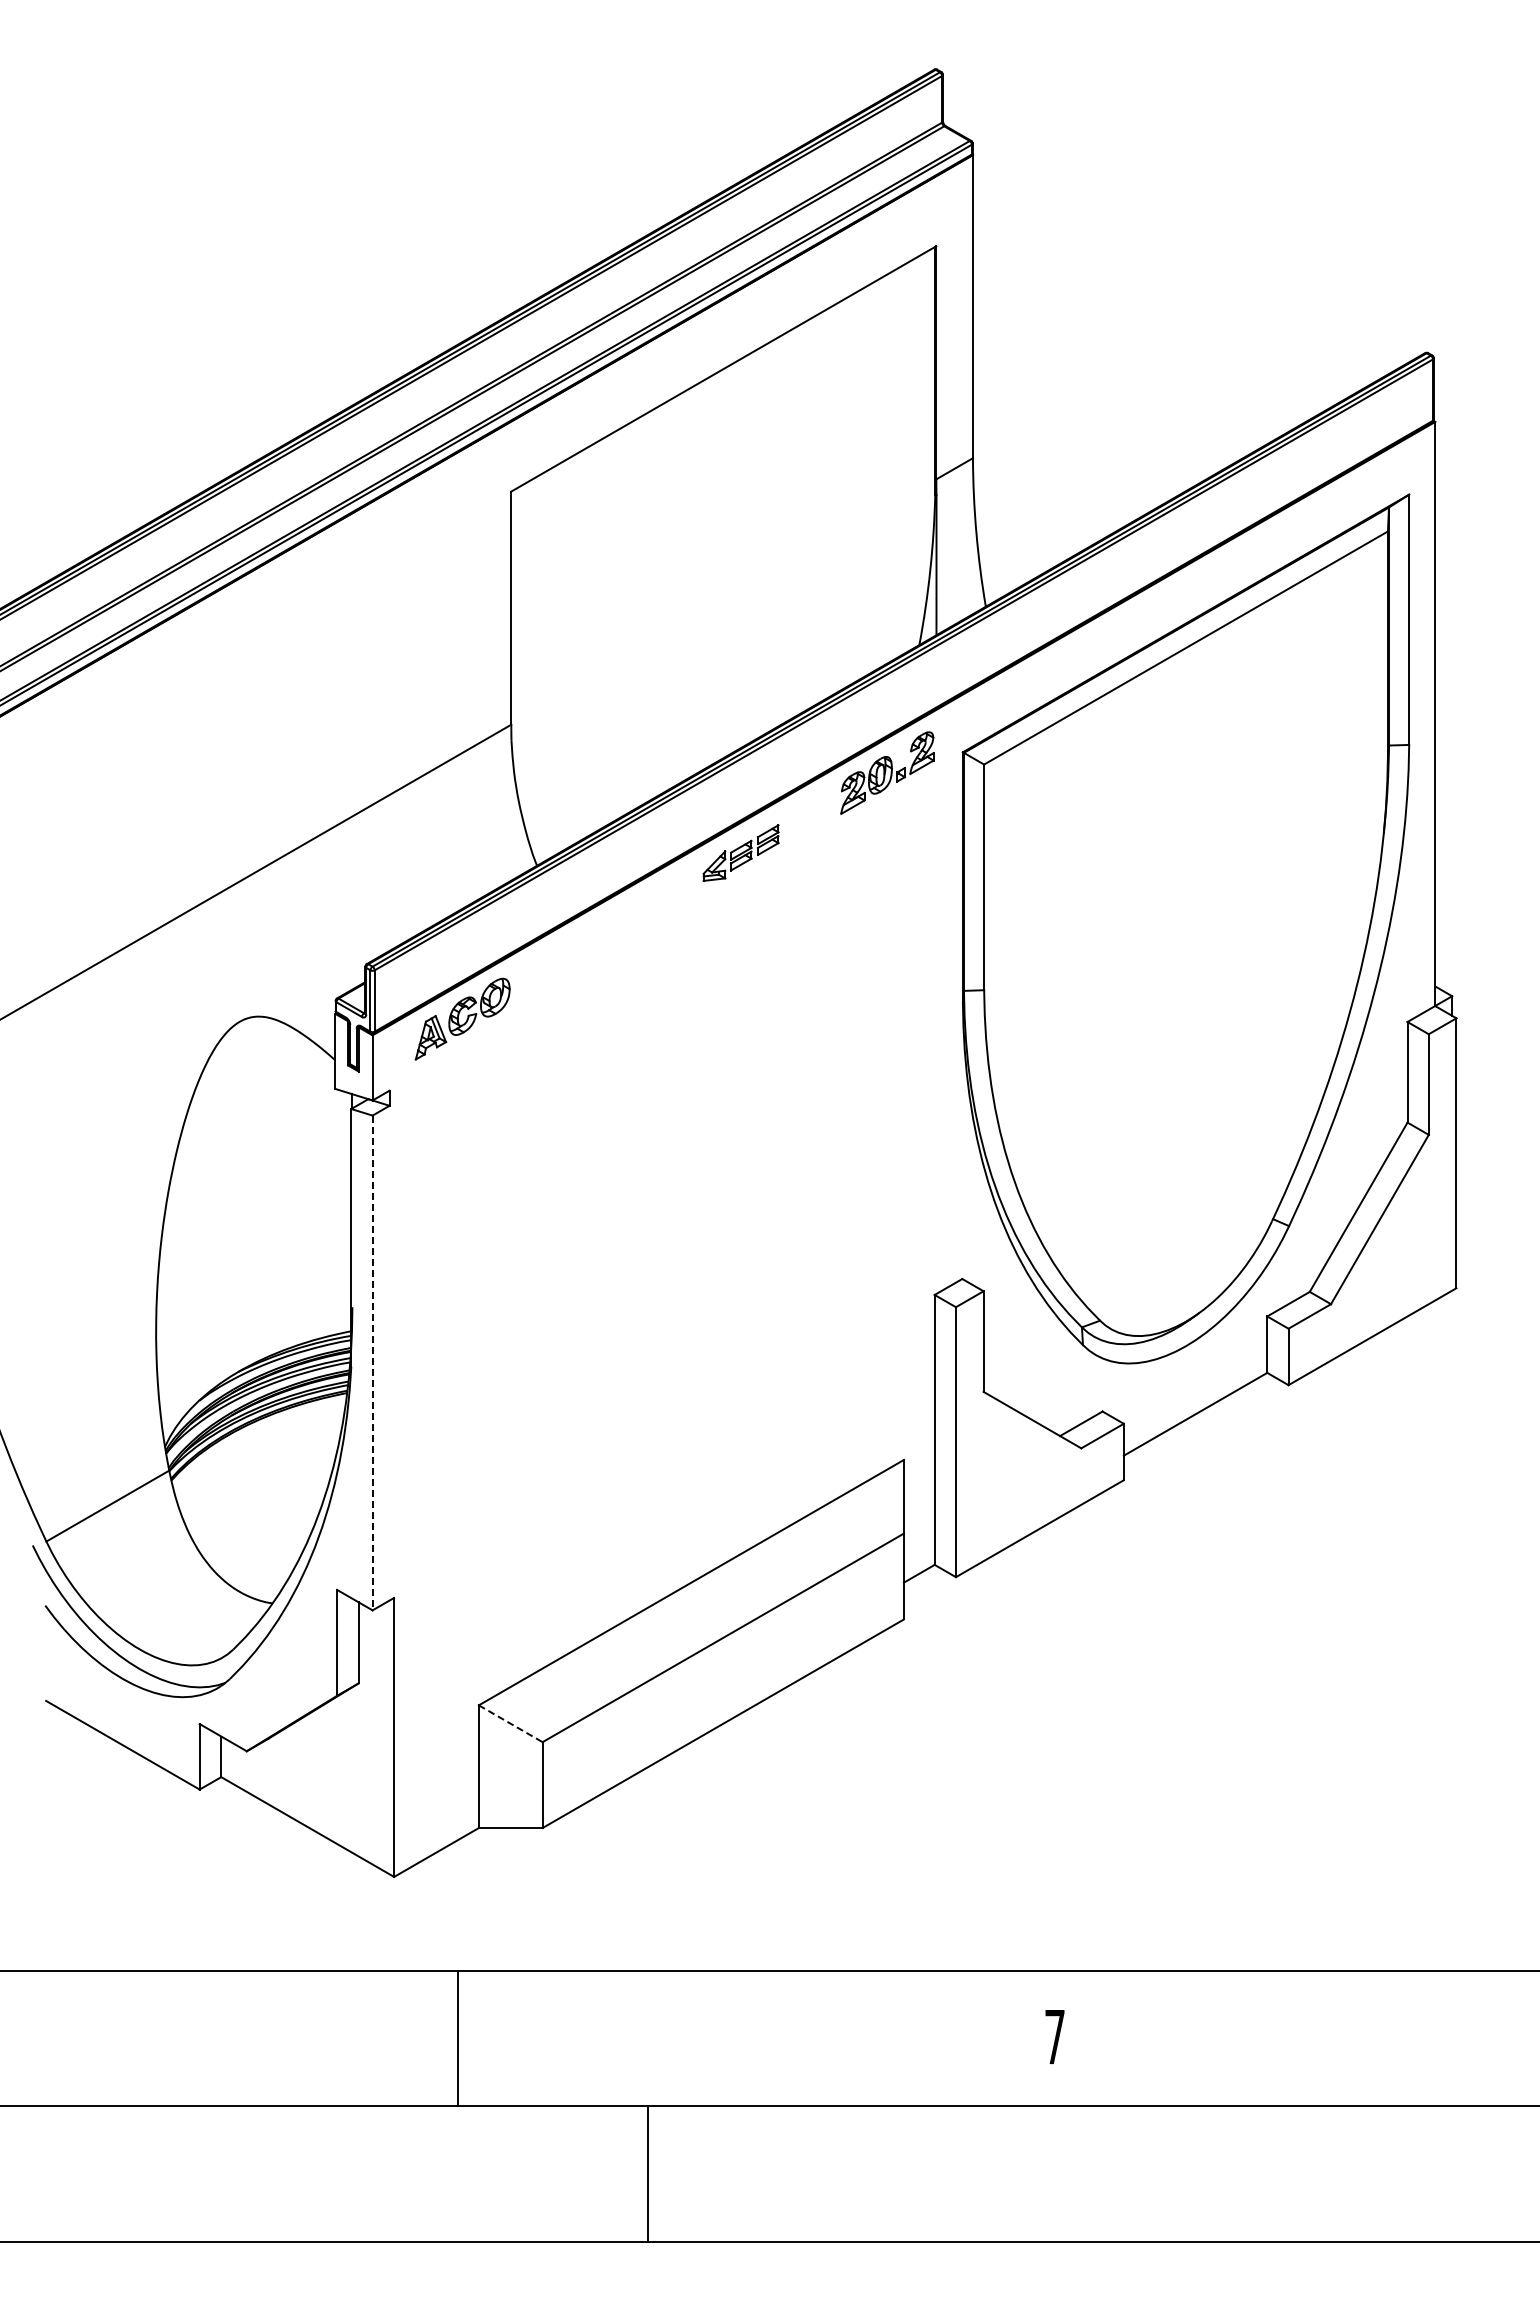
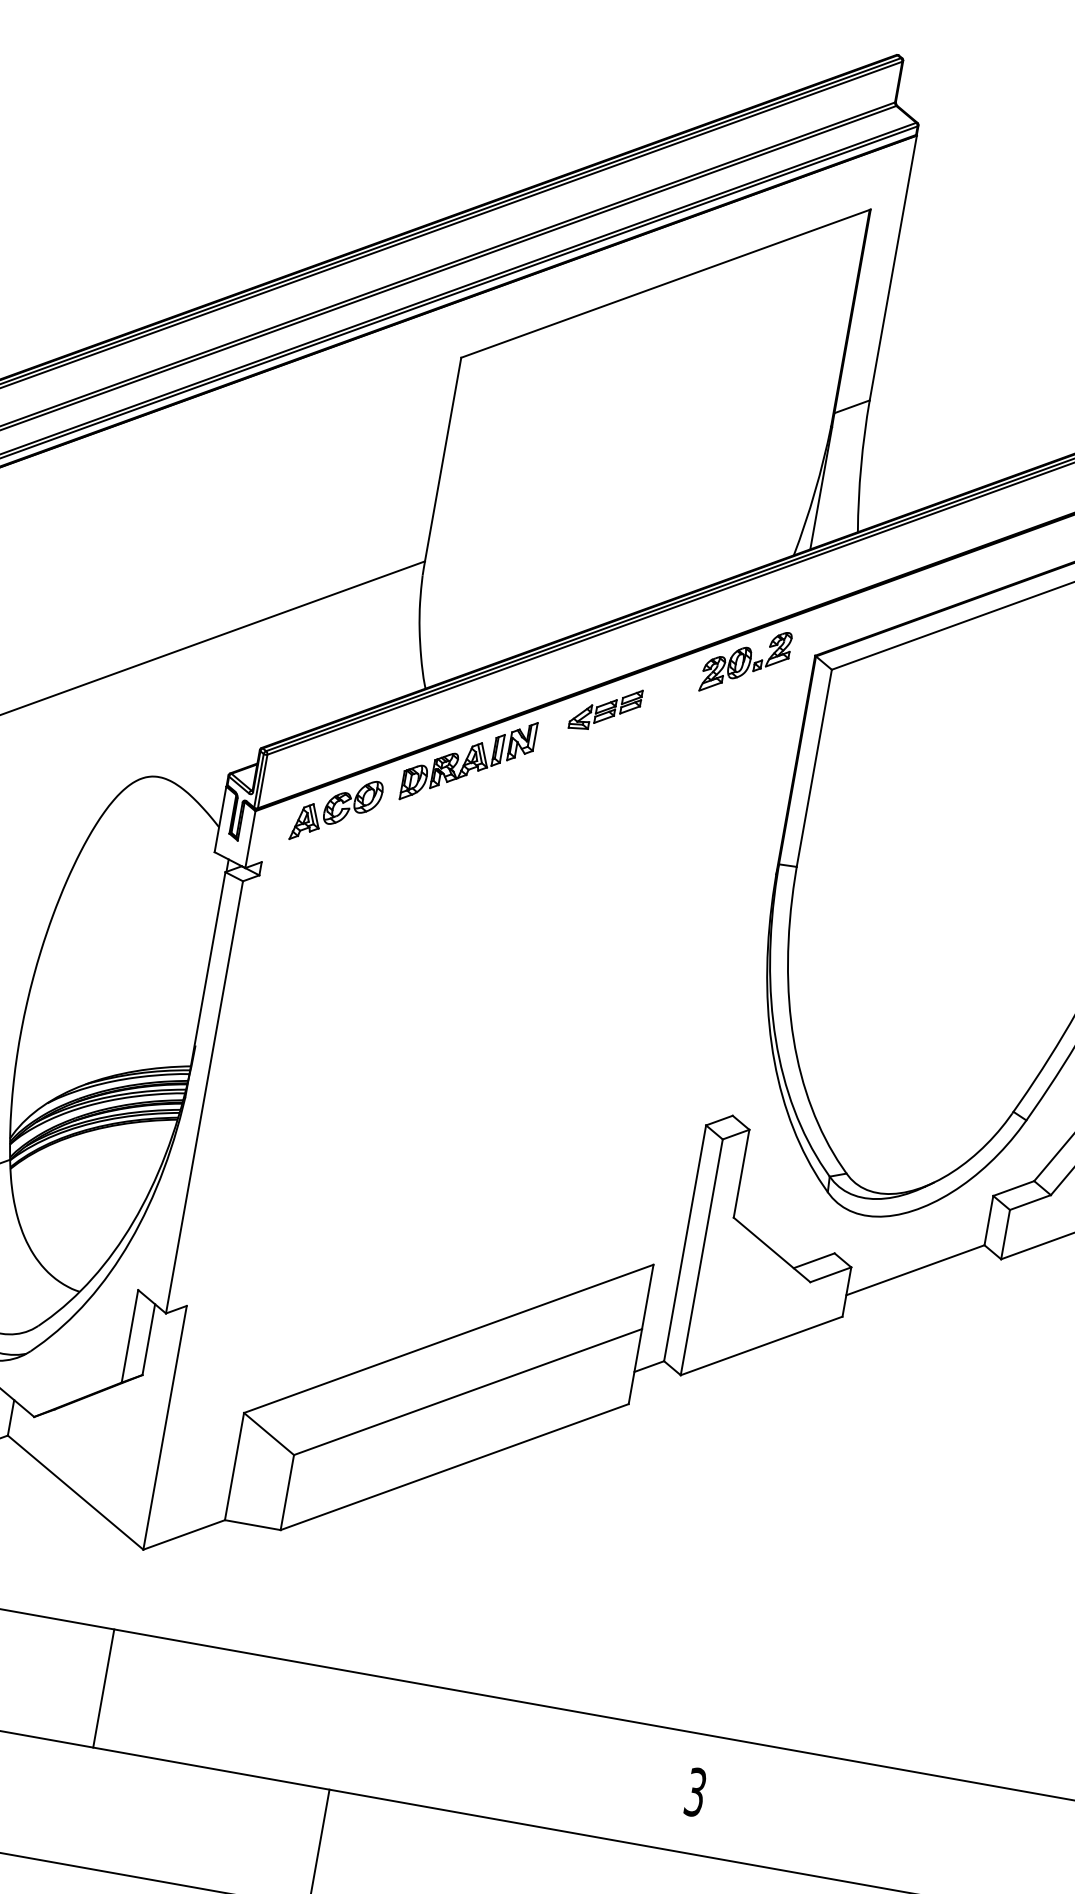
part: (599, 937) -> (468, 760), added
line: (372, 1363) -> (204, 1097), dashed -> solid
line: (510, 1723) -> (268, 1433), dashed -> solid
text: (1054, 2037) -> (695, 1792), 7 -> 3
line: (457, 2038) -> (103, 1688), moved

